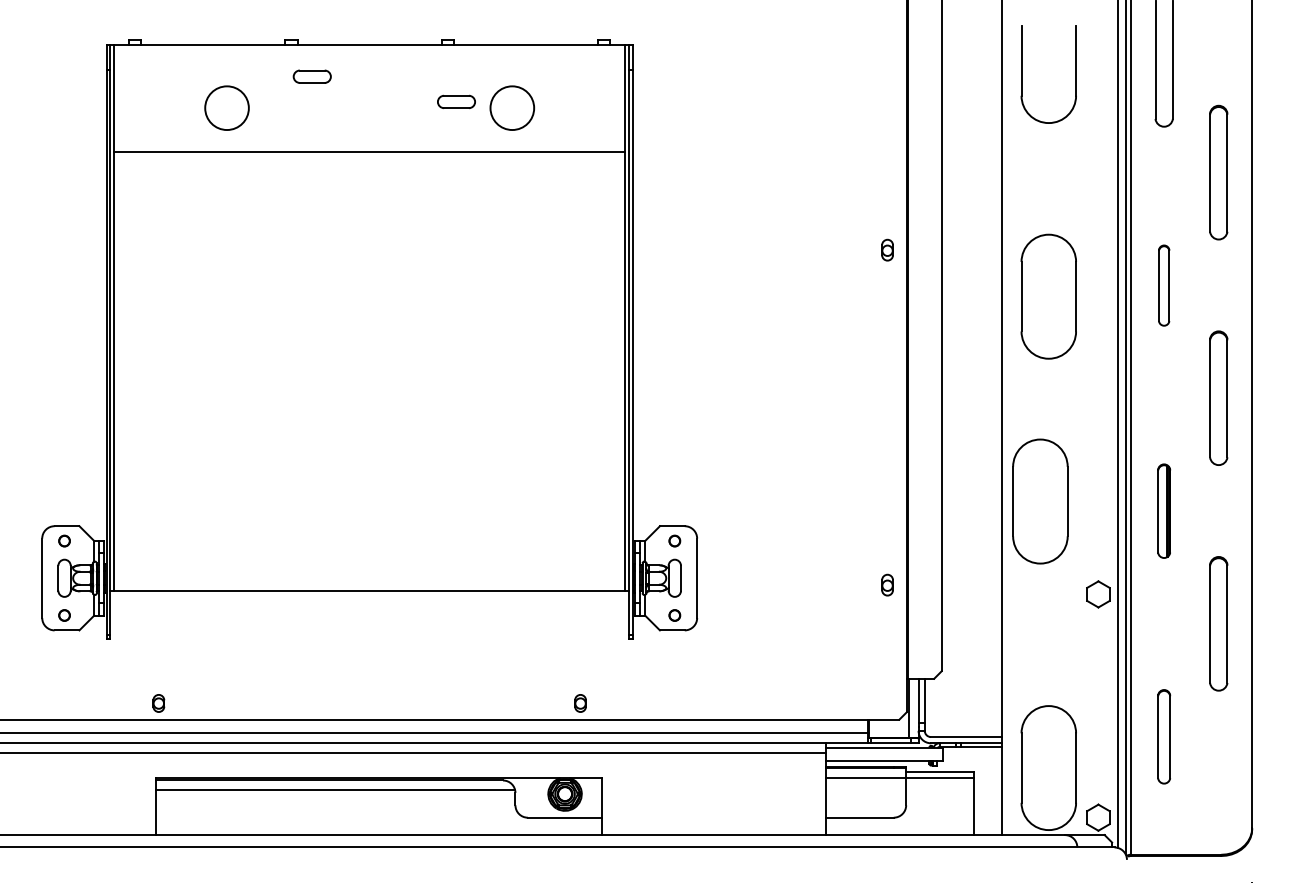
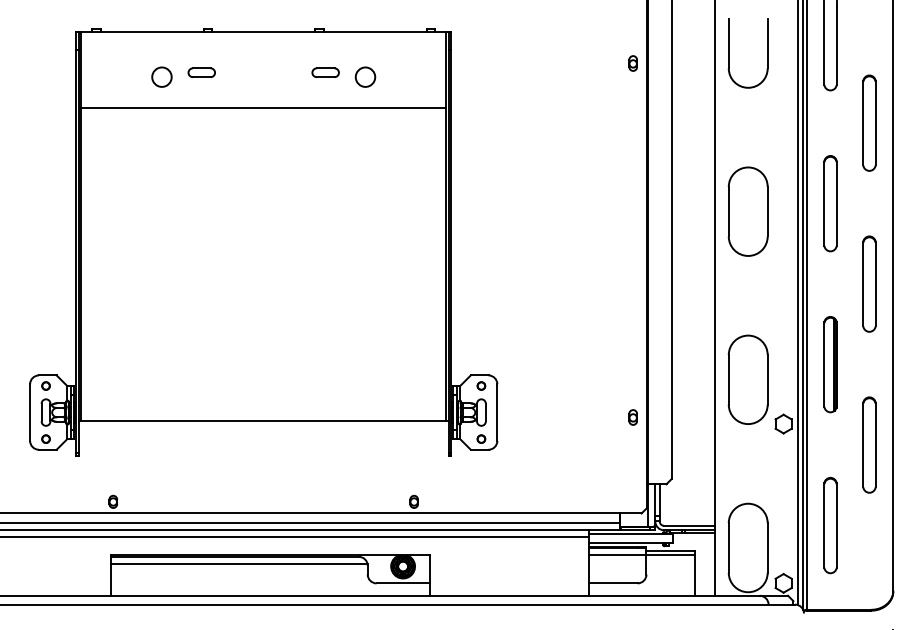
part: (311, 76) -> (201, 72), moved
circle: (226, 107) -> (161, 76), size x0.62
circle: (512, 107) -> (365, 76), size x0.62
part: (886, 250) -> (632, 63), moved
part: (1164, 285) -> (830, 203), size x1.67
part: (1039, 501) -> (747, 379), moved
part: (1164, 510) -> (830, 364), size x1.43
part: (1164, 736) -> (830, 525), size x1.43

